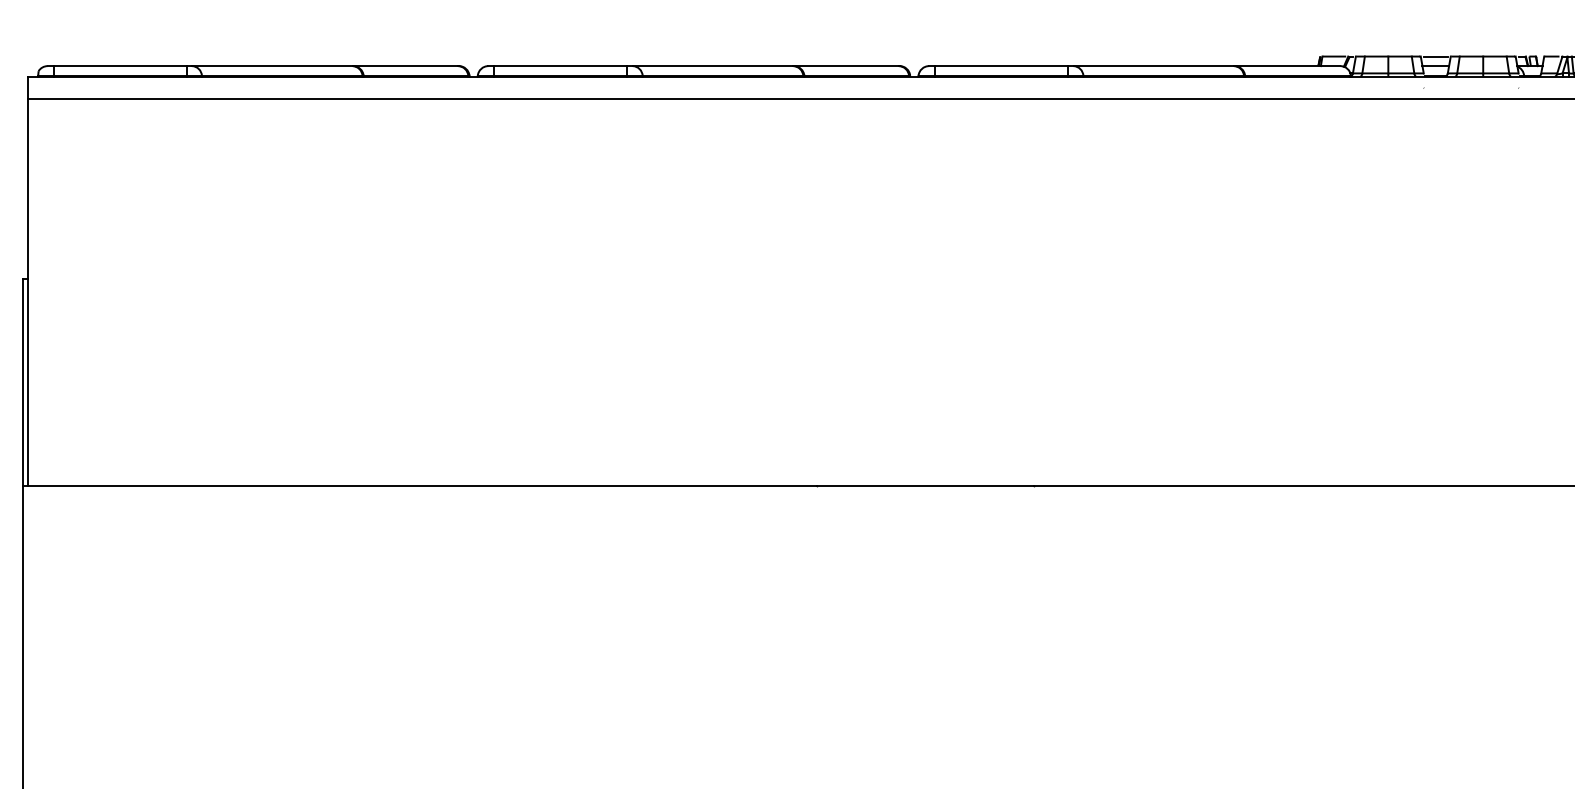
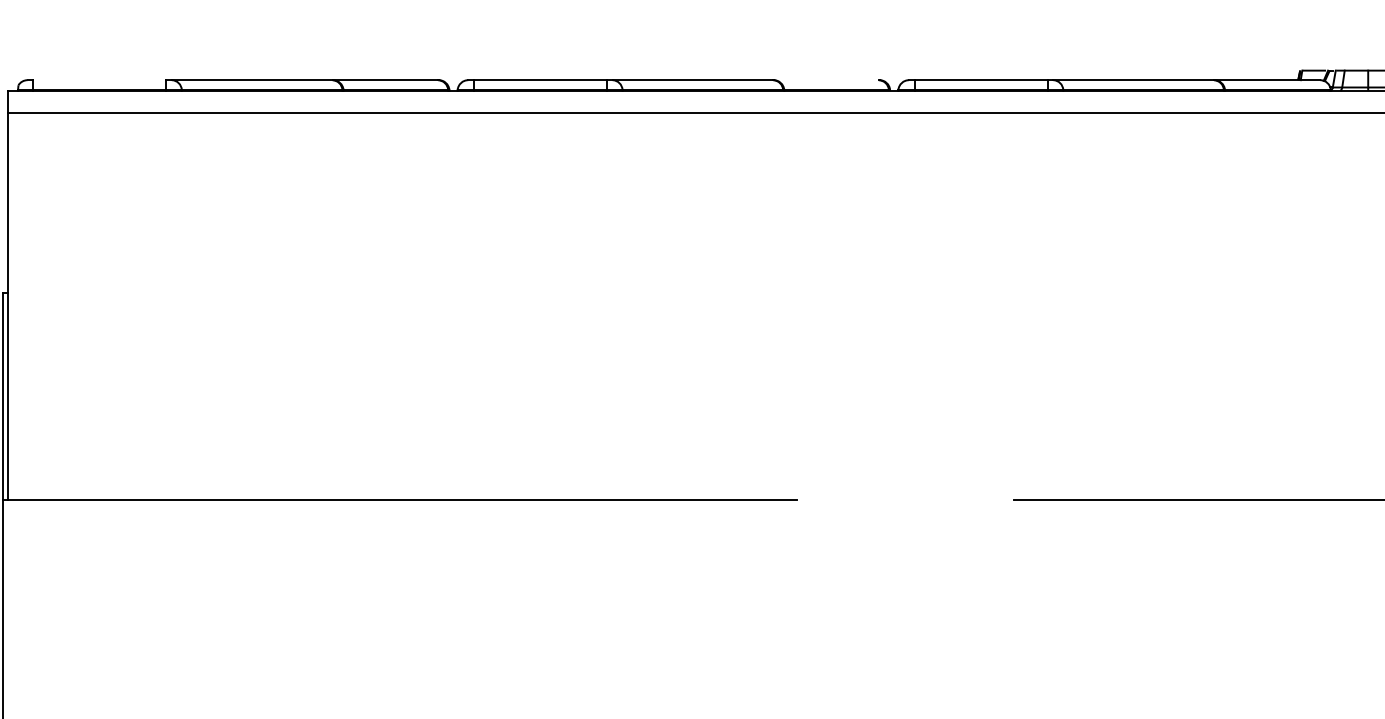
line: (119, 66) -> (99, 80), removed
line: (845, 66) -> (825, 80), removed
line: (925, 485) -> (905, 499), removed

